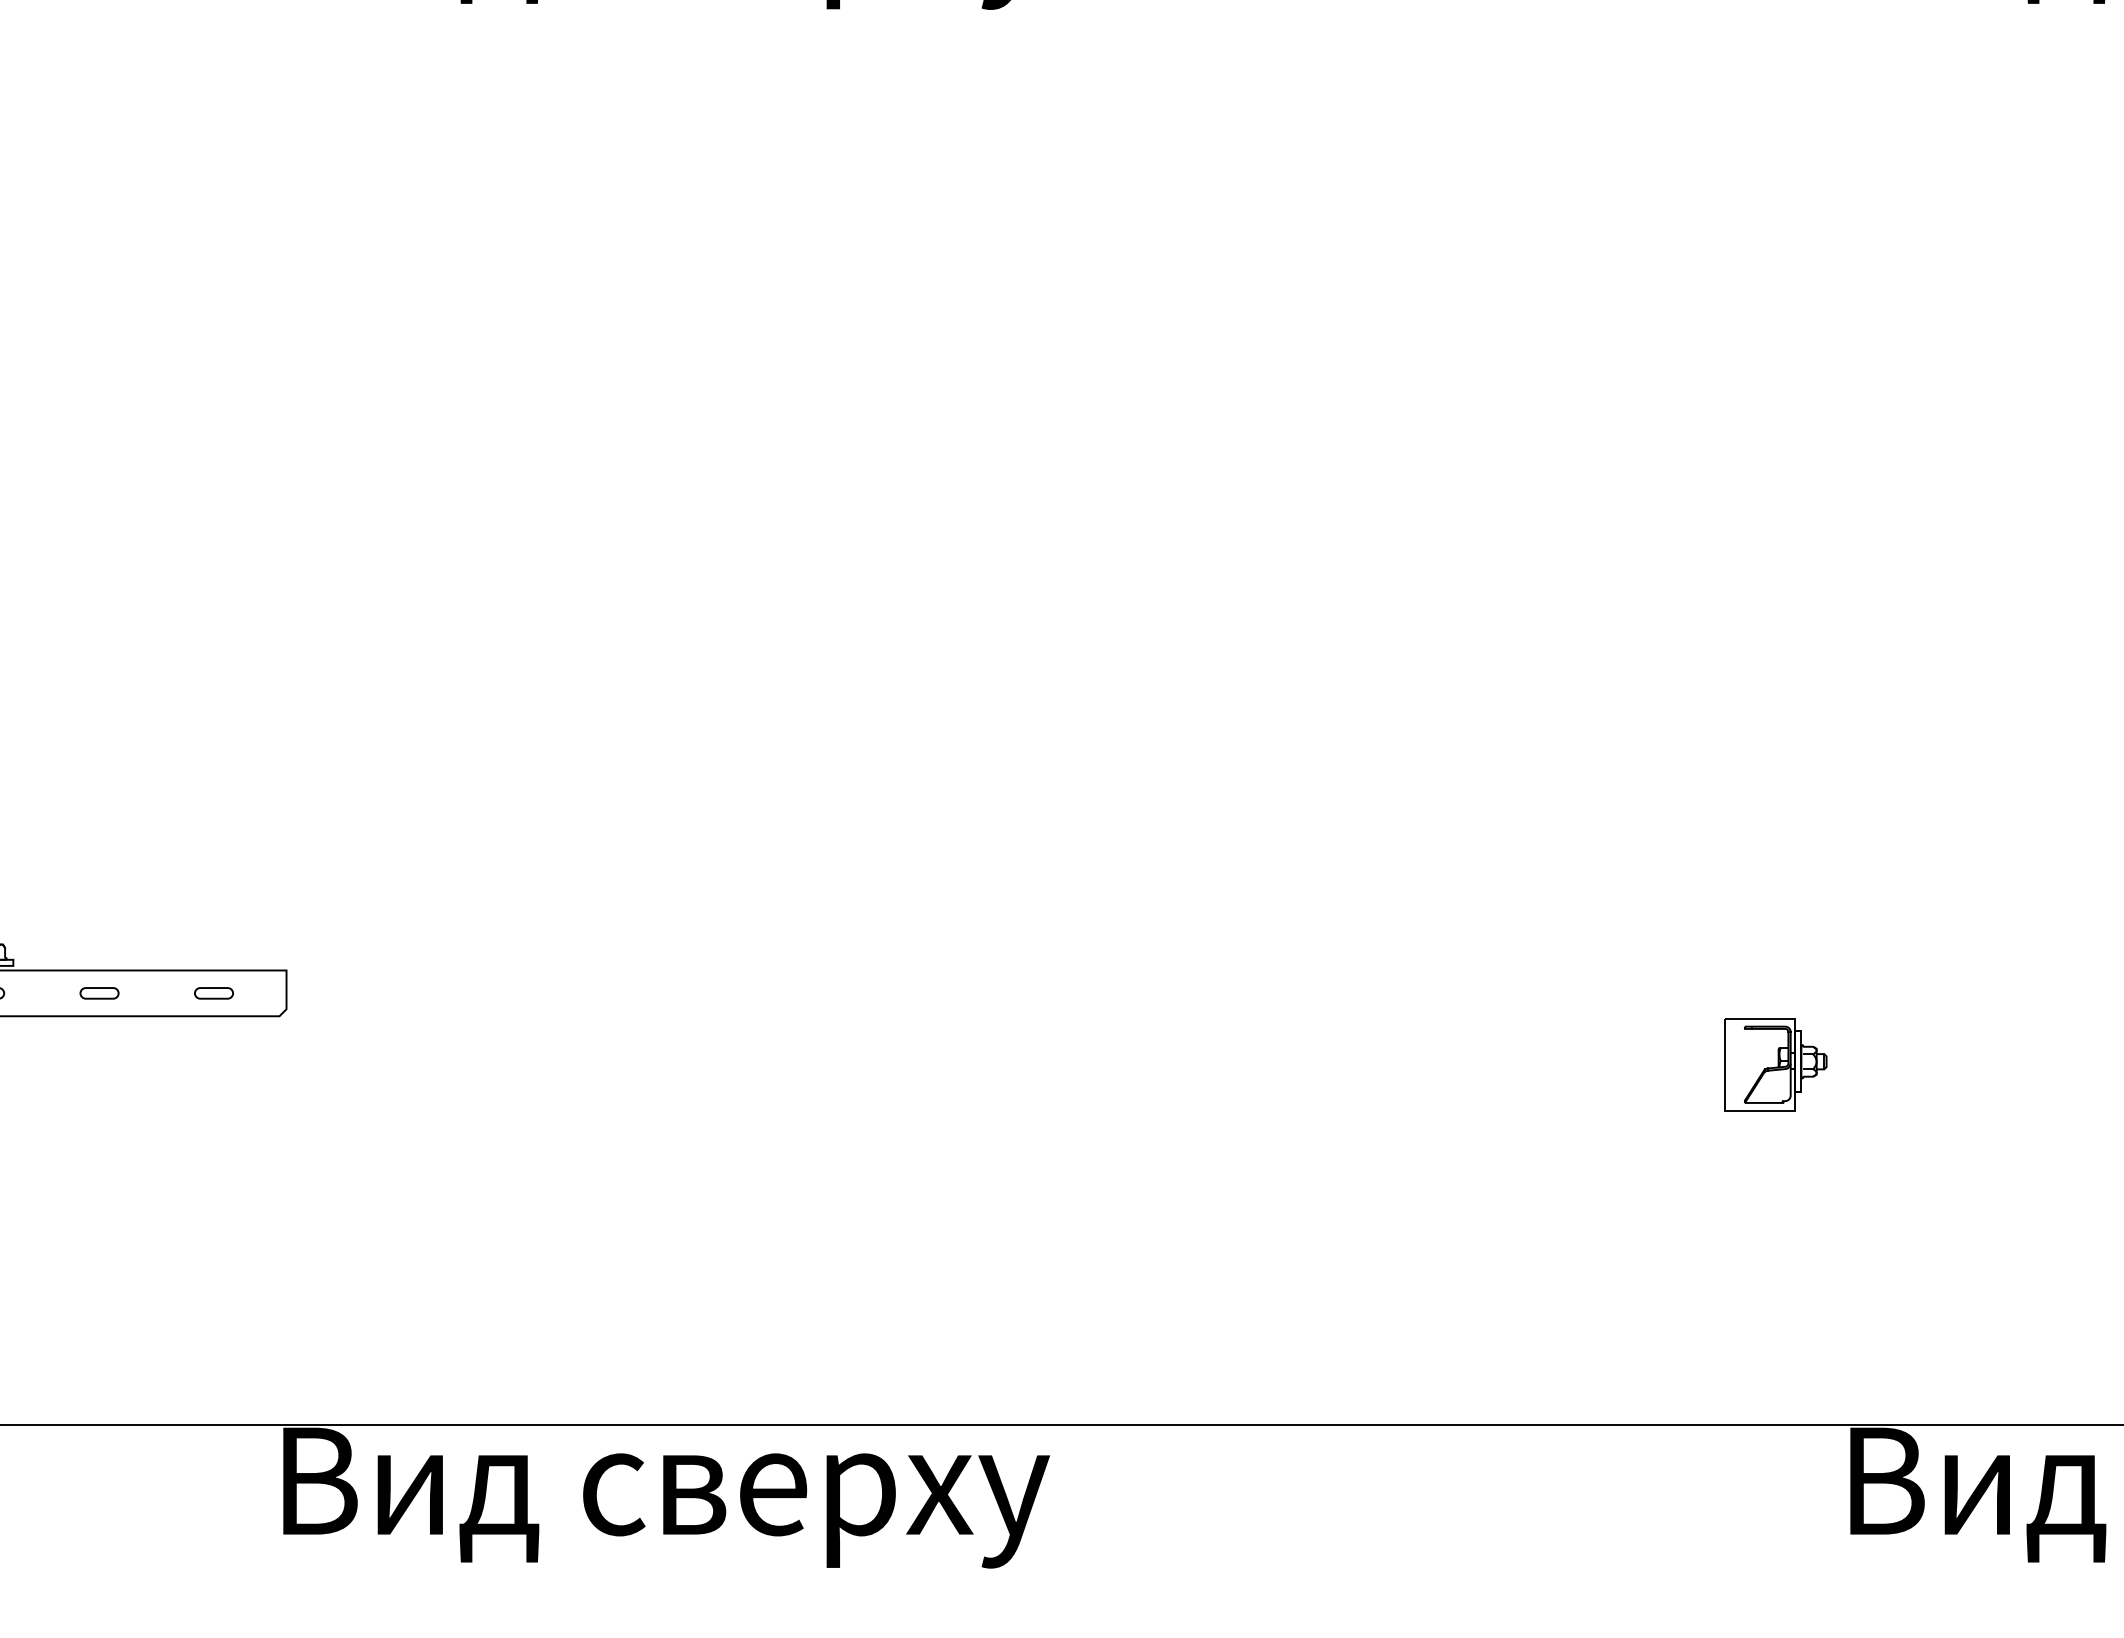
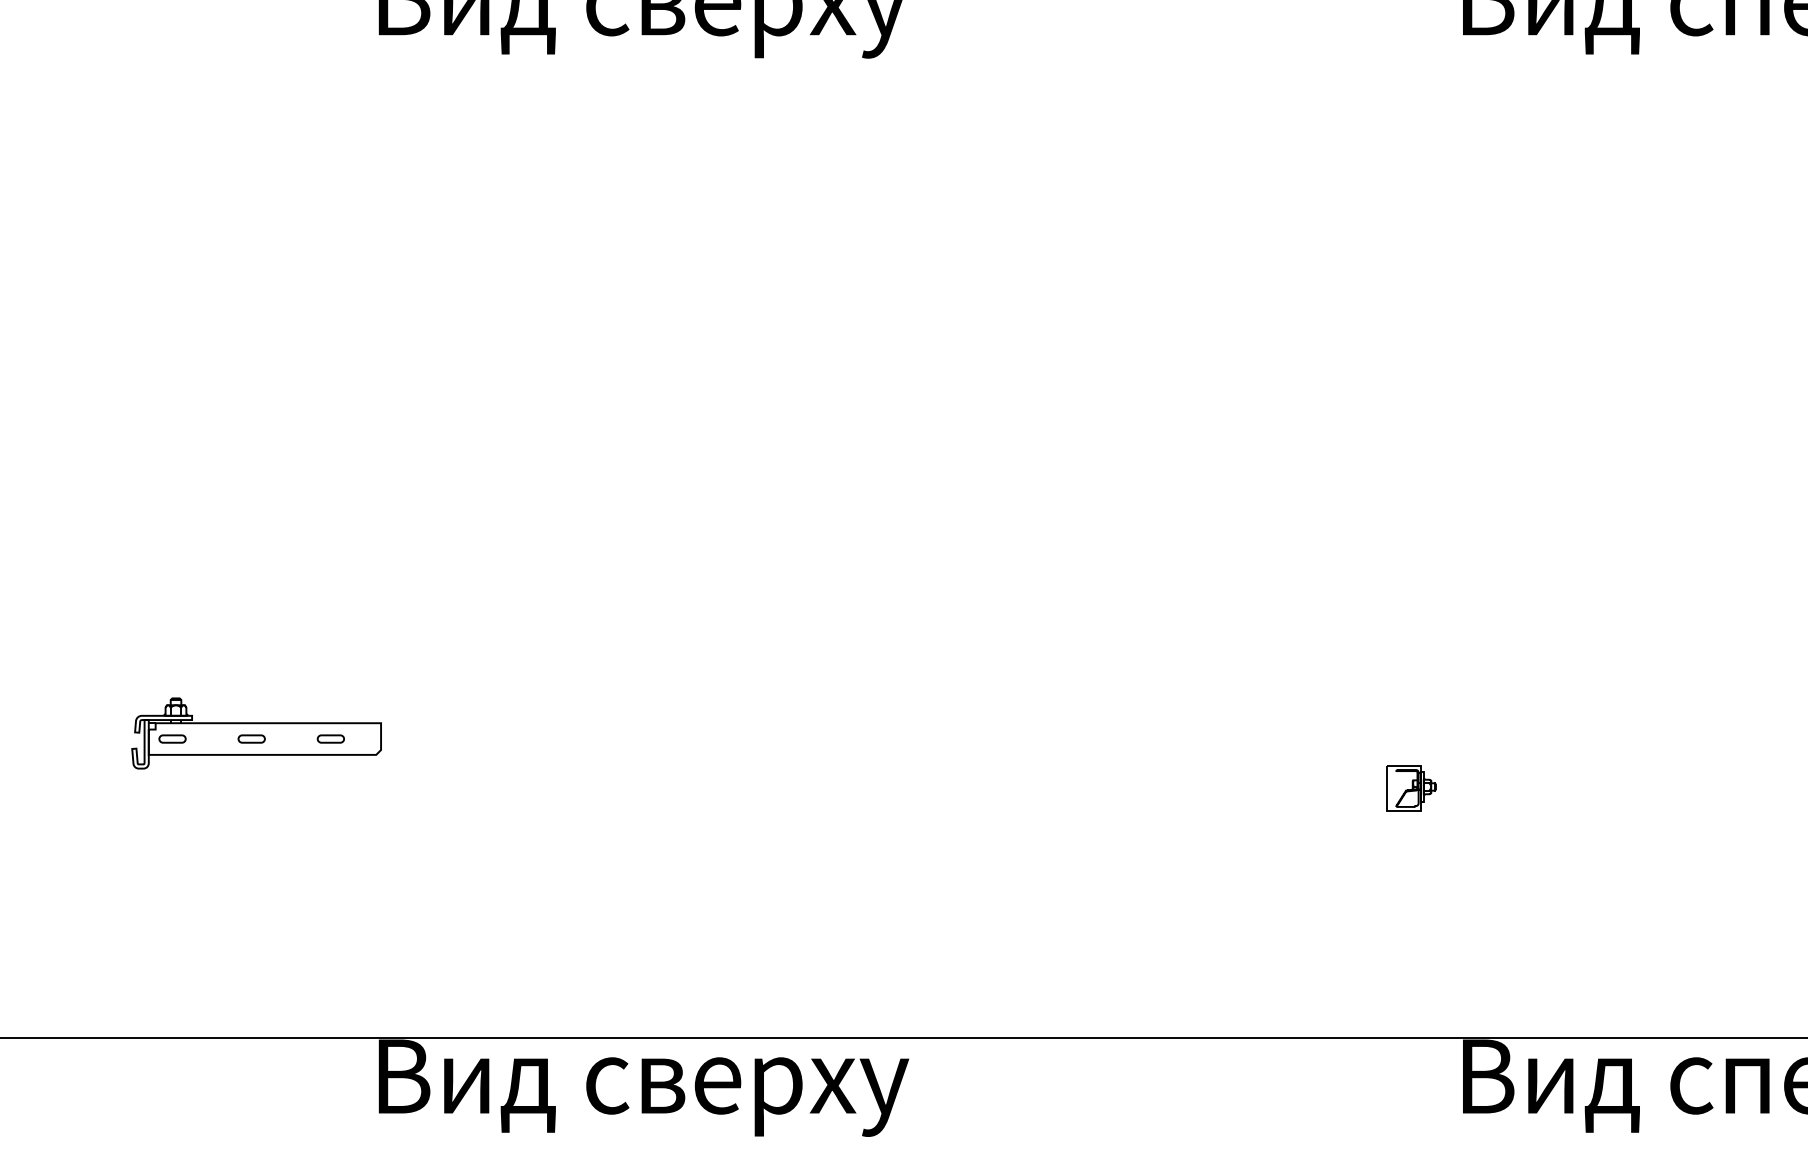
part: (1776, 1064) -> (1411, 788), size x0.7

